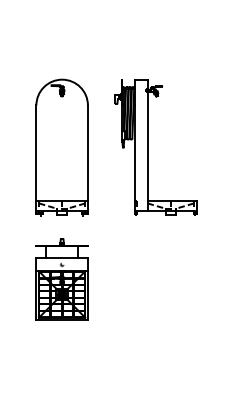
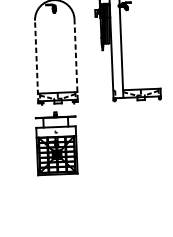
line: (36, 159) -> (36, 62), solid -> dashed
line: (87, 160) -> (75, 61), solid -> dashed
part: (61, 279) -> (56, 143), moved

